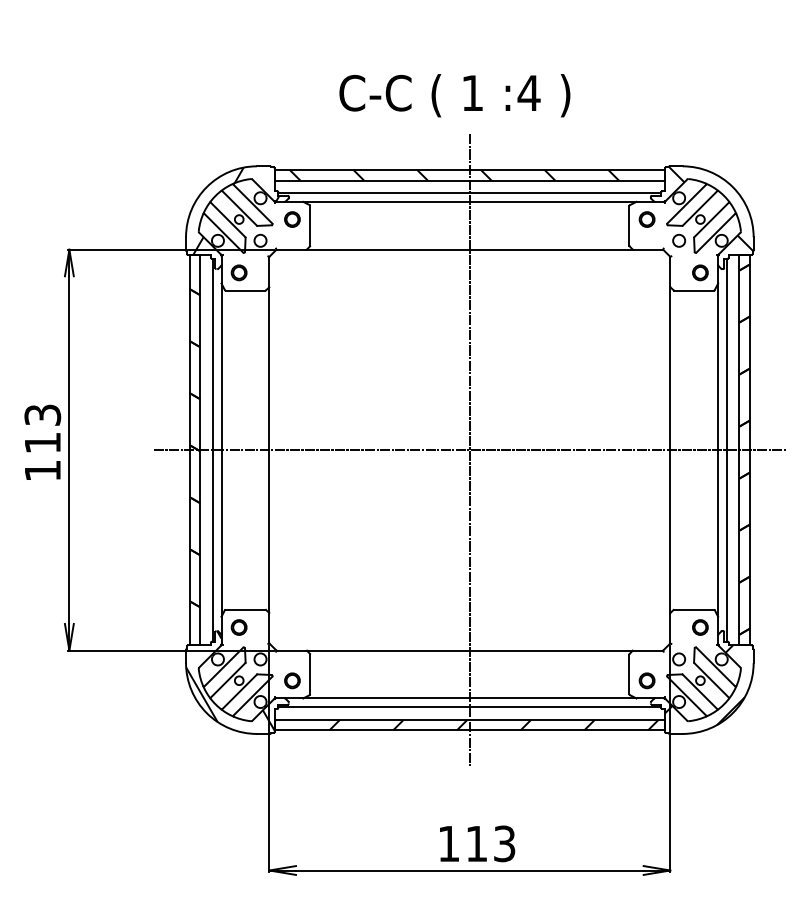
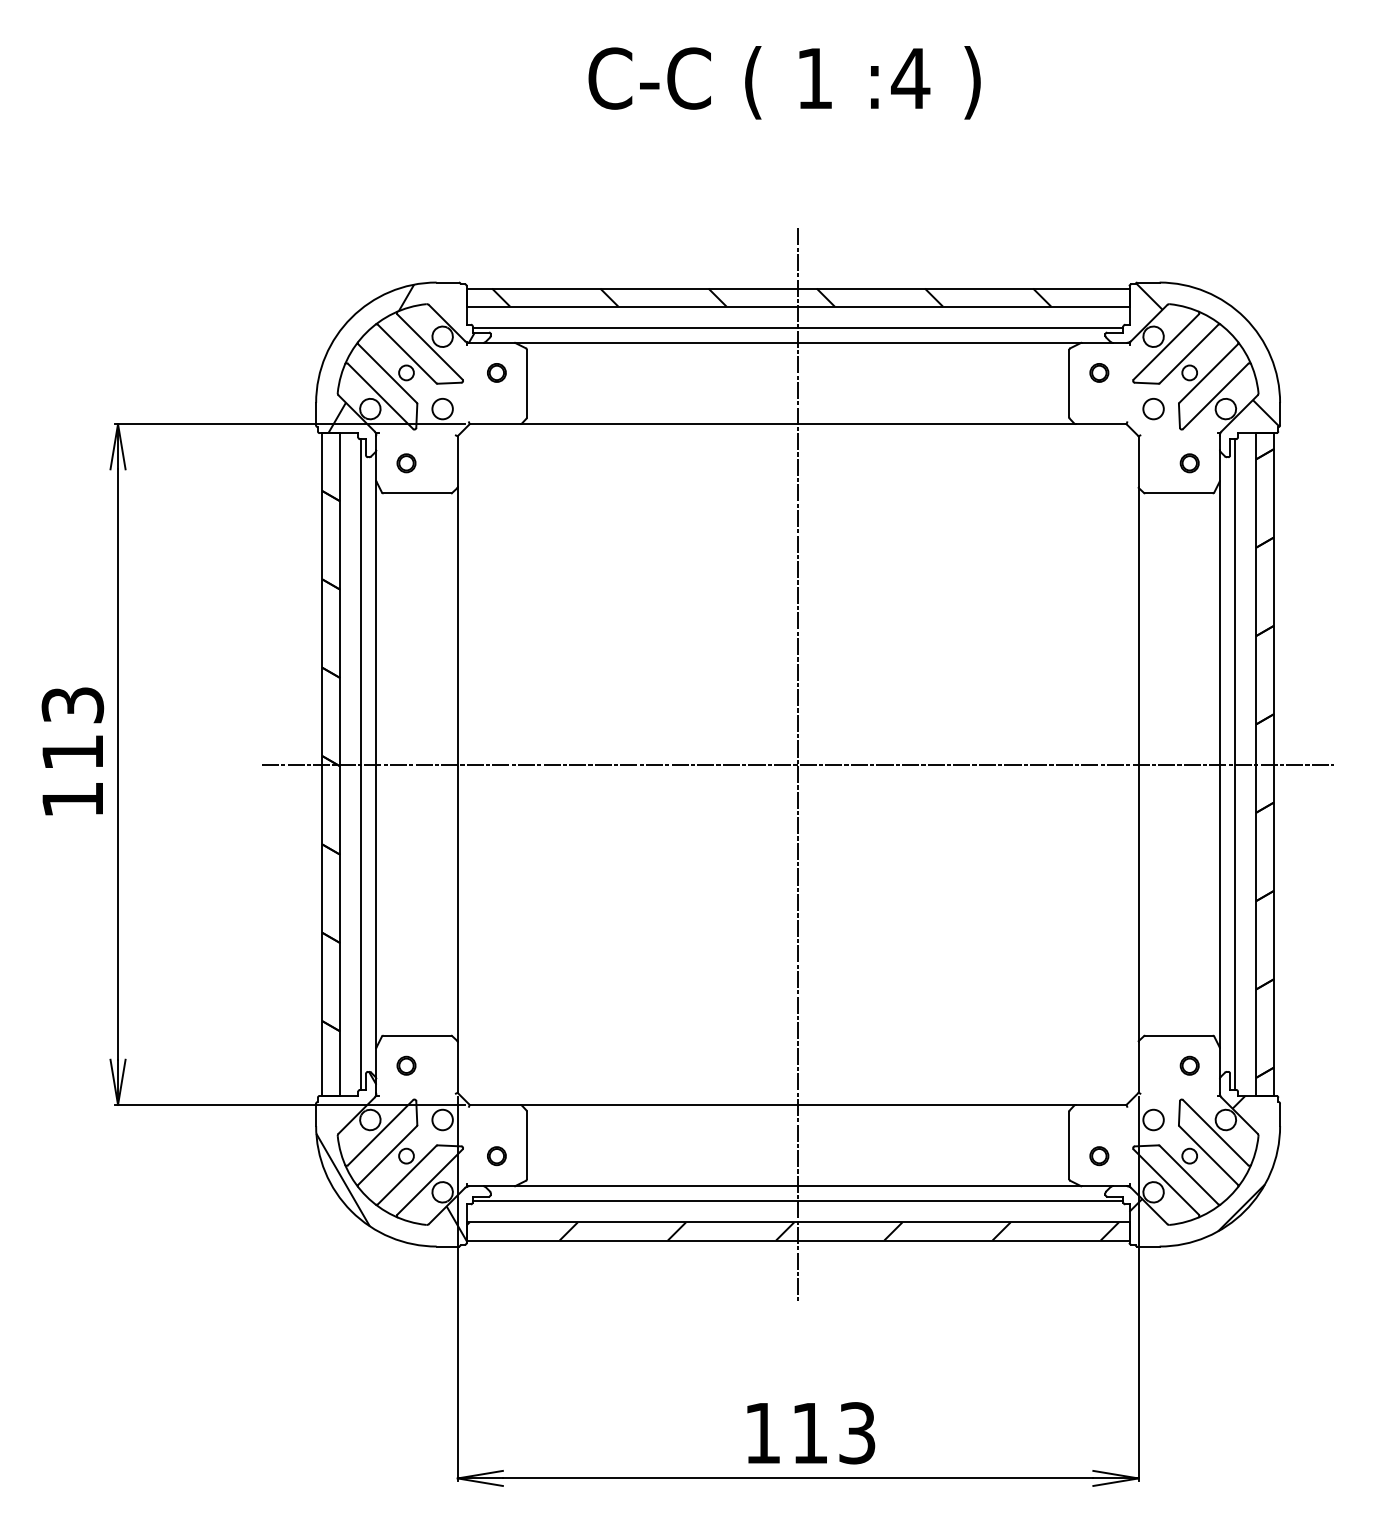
text: (454, 95) -> (783, 82), moved
part: (292, 219) -> (496, 372), size x0.71
part: (647, 219) -> (1099, 372), size x0.71
part: (239, 272) -> (406, 462), size x0.71
part: (700, 272) -> (1189, 462), size x0.71
part: (239, 627) -> (406, 1065), size x0.71
part: (700, 627) -> (1189, 1065), size x0.71
part: (292, 680) -> (496, 1155), size x0.71
part: (647, 680) -> (1099, 1155), size x0.71

